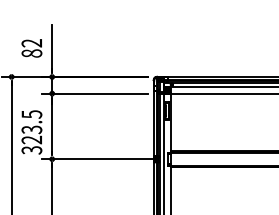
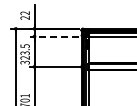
text: (30, 52) -> (24, 17), 82 -> 22
line: (93, 93) -> (53, 36), solid -> dashed

